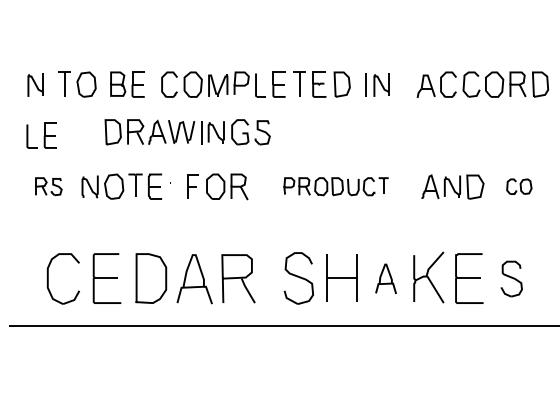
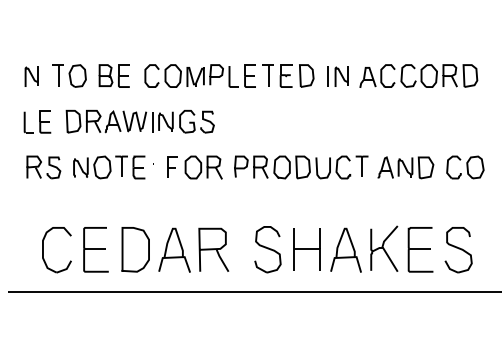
part: (482, 84) -> (418, 75), moved
part: (186, 132) -> (139, 121), moved
part: (48, 186) -> (43, 167), size x1.43
part: (336, 186) -> (301, 167), size x1.43
part: (519, 186) -> (465, 167), size x1.67
part: (385, 278) -> (345, 249), size x1.67
part: (511, 279) -> (458, 250), size x1.43

